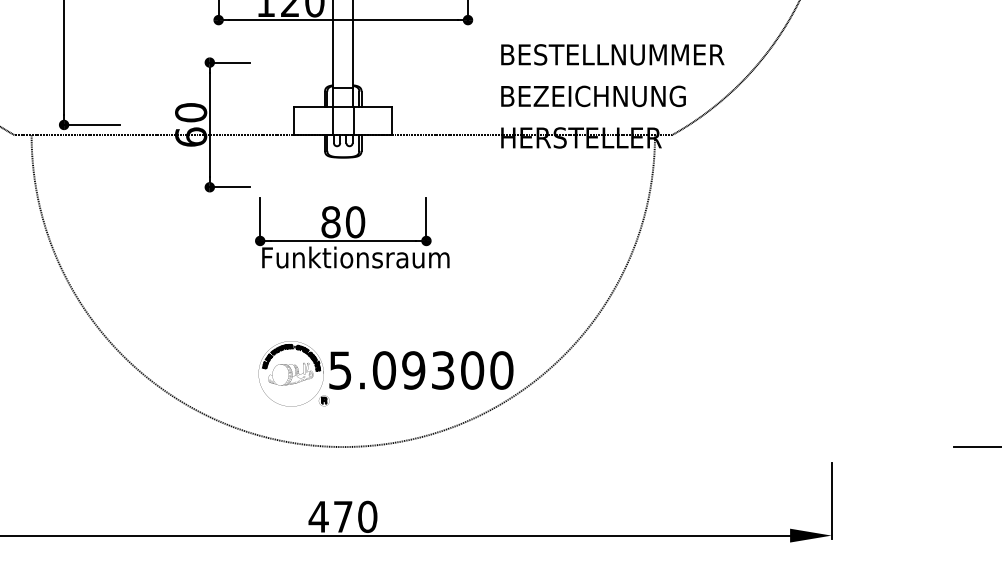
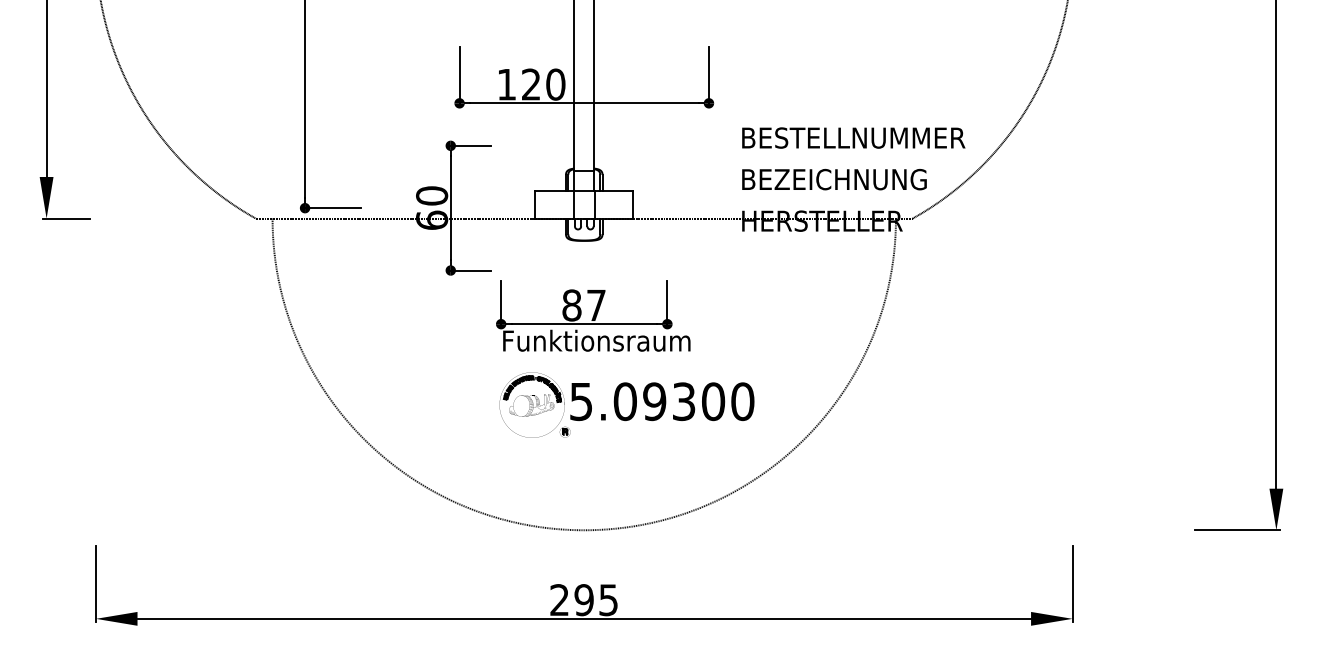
text: (355, 222) -> (596, 305), 80 -> 87
part: (385, 373) -> (626, 404), moved
text: (342, 517) -> (583, 600), 470 -> 295

